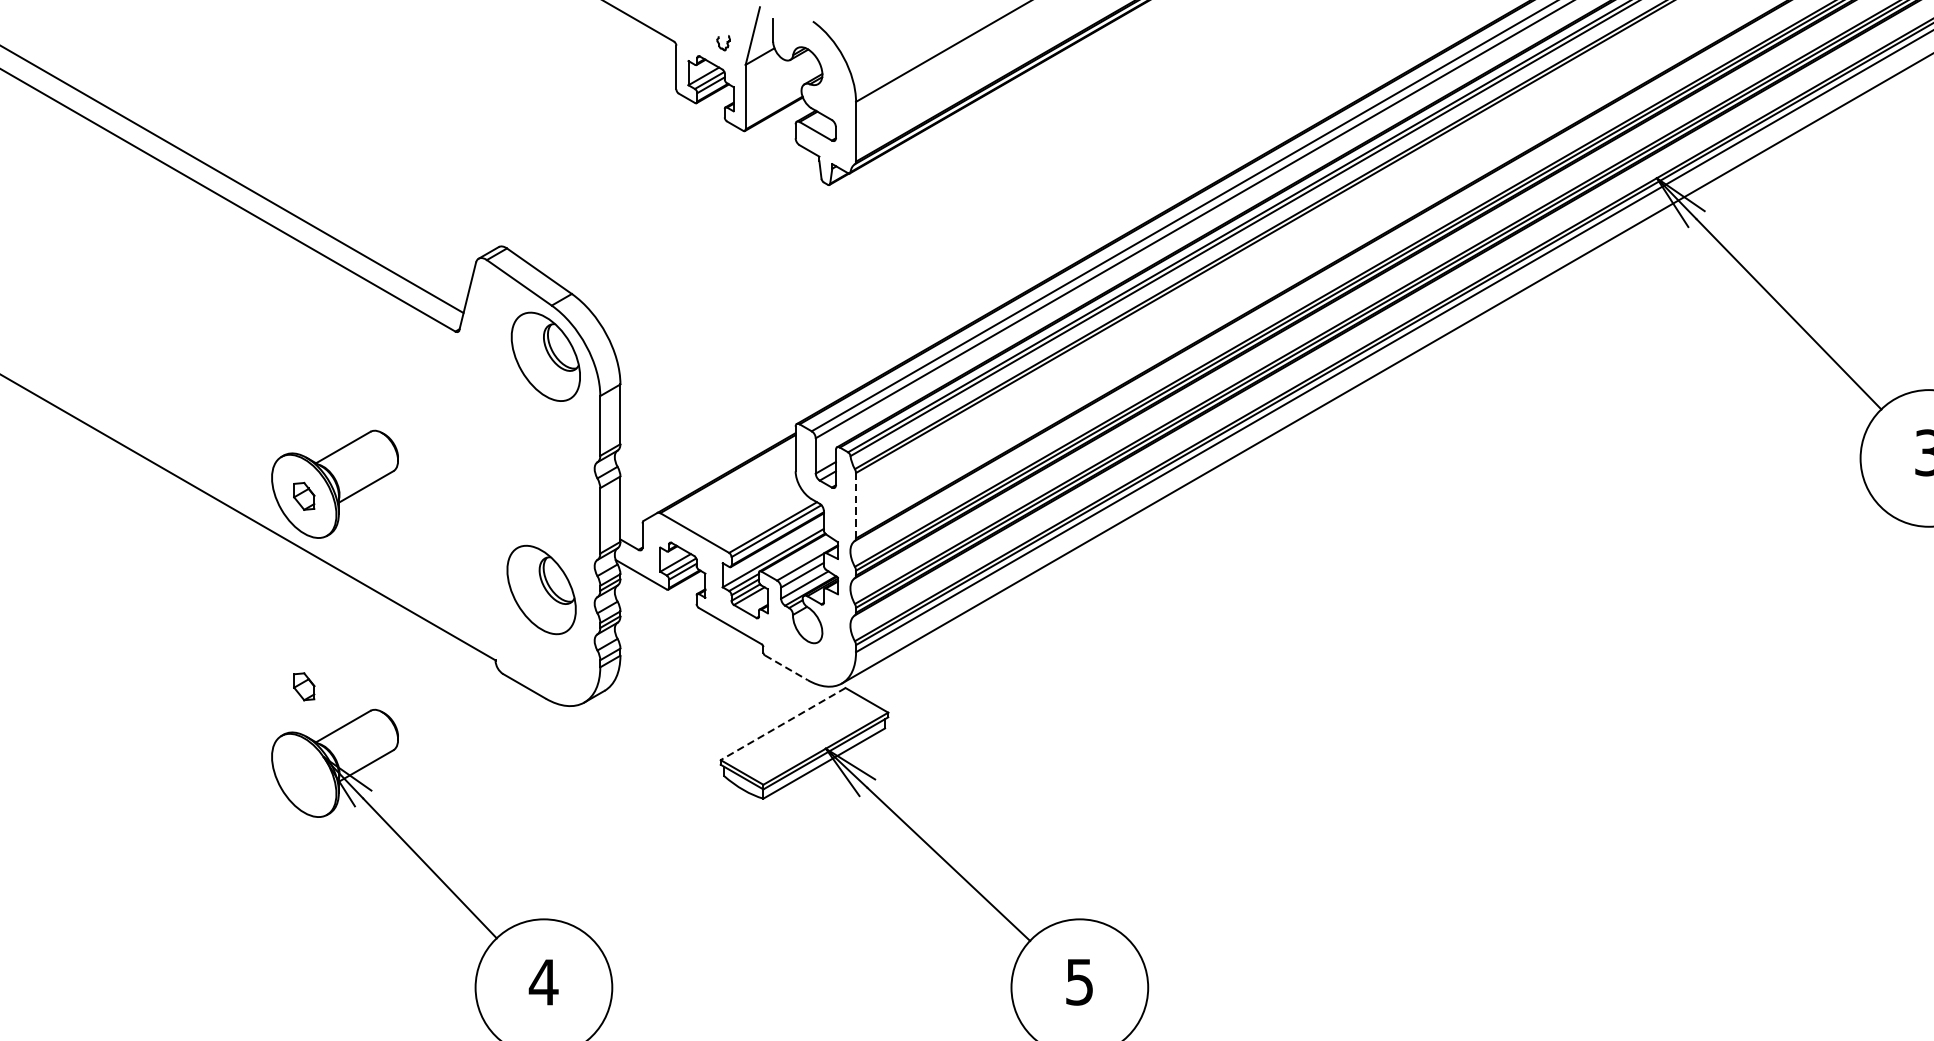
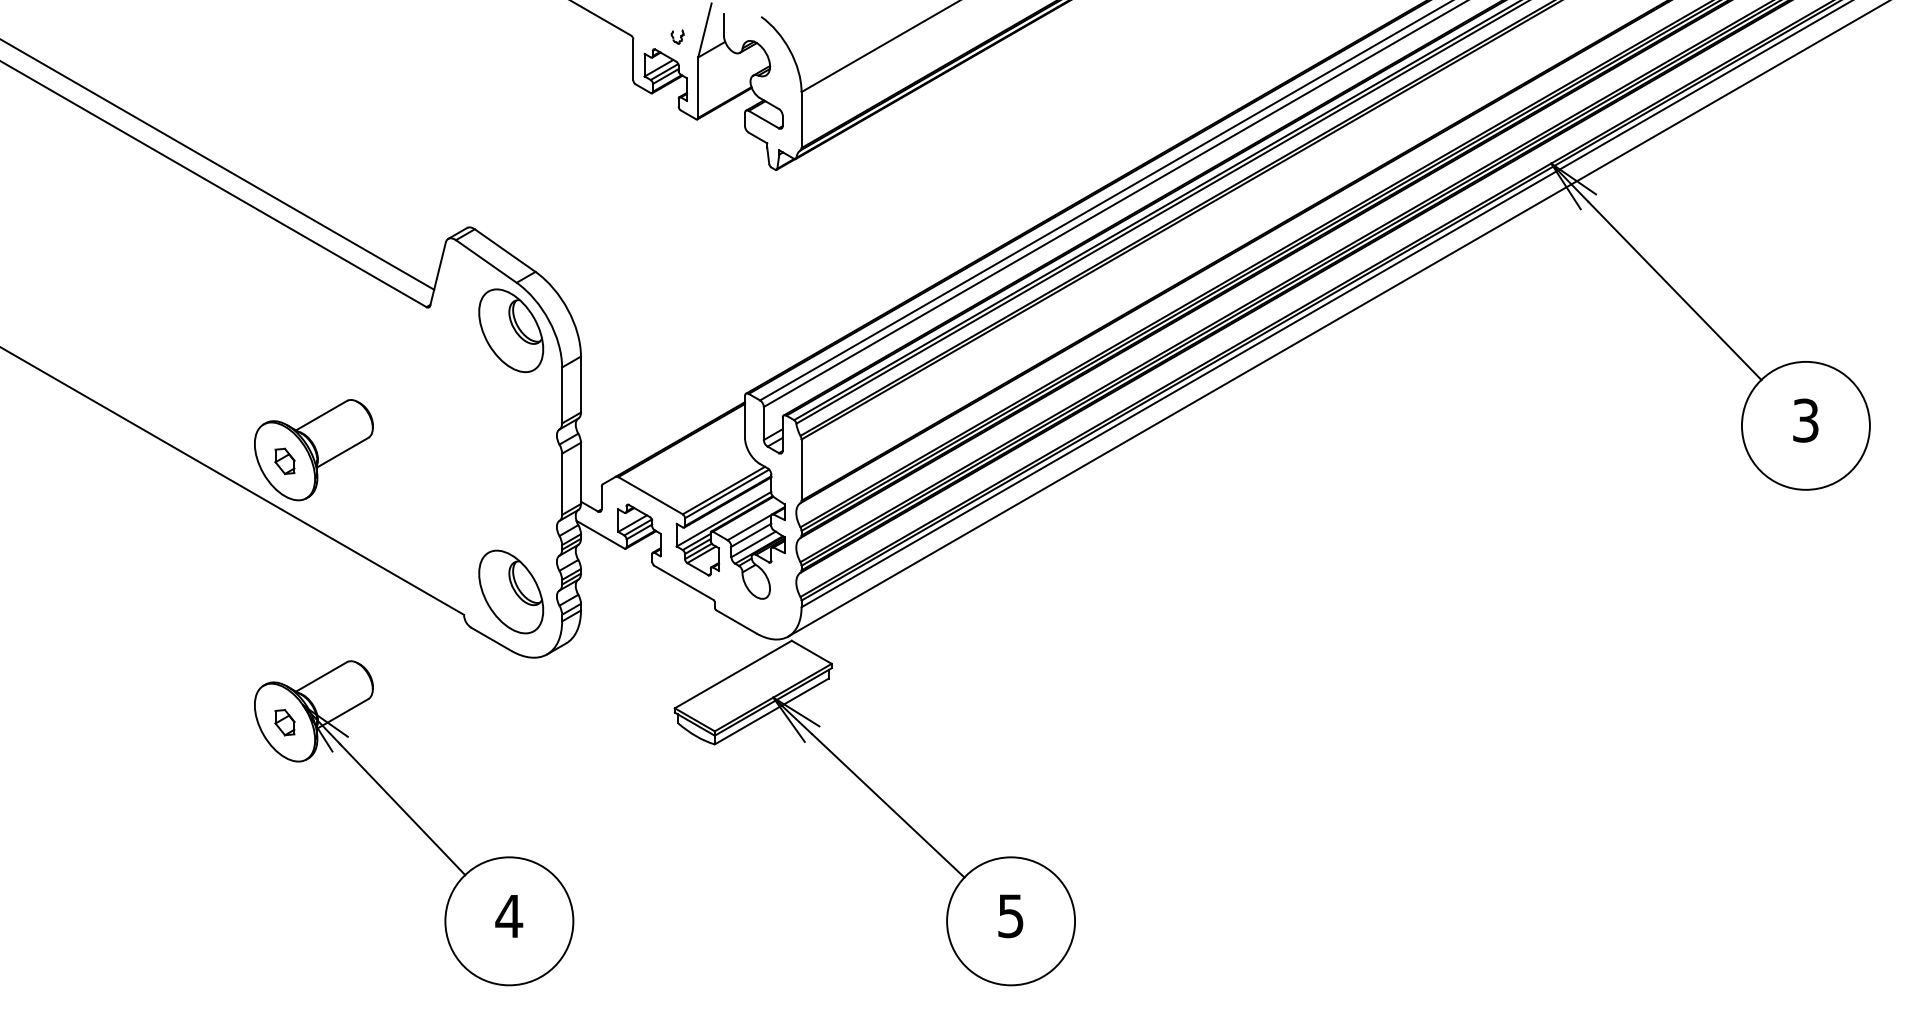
line: (855, 506) -> (801, 470), dashed -> solid
part: (541, 589) -> (511, 591), moved
line: (786, 668) -> (736, 622), dashed -> solid
part: (303, 686) -> (284, 722), moved
line: (782, 724) -> (732, 674), dashed -> solid

